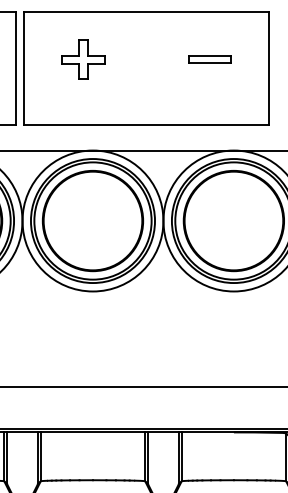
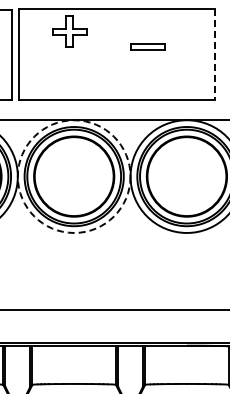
part: (209, 58) -> (147, 46), moved
part: (83, 59) -> (69, 31), moved
line: (269, 69) -> (215, 55), solid -> dashed
circle: (92, 220) -> (73, 176), solid -> dashed

